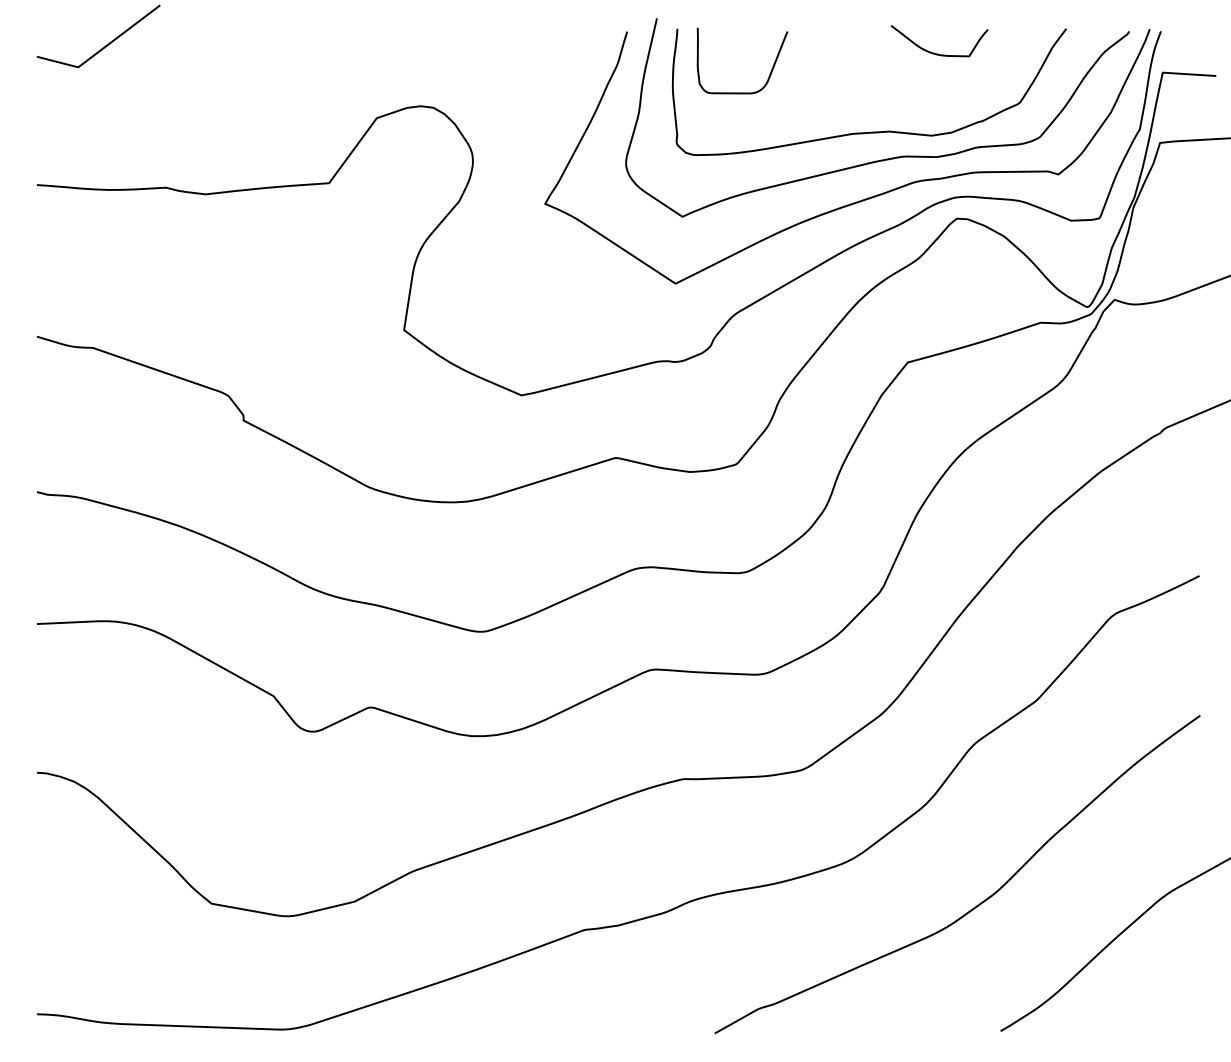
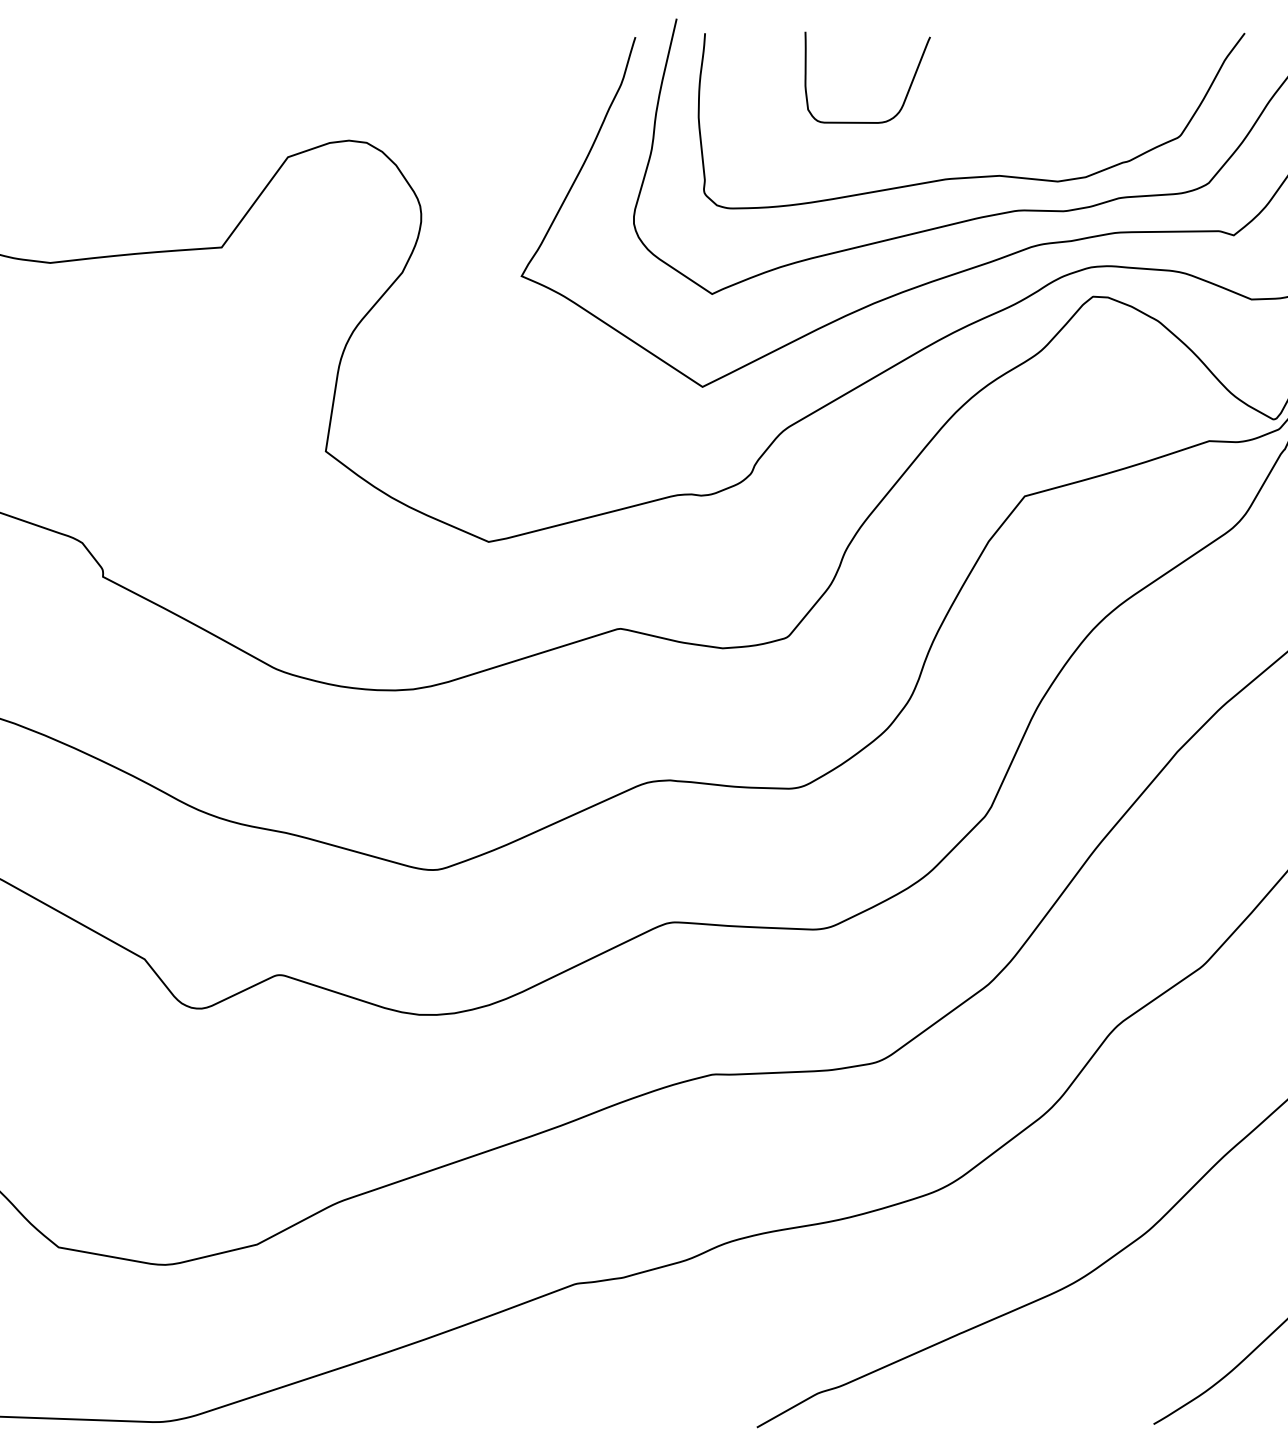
curve: (938, 53) -> (1067, 67), removed
curve: (770, 71) -> (906, 92), moved

